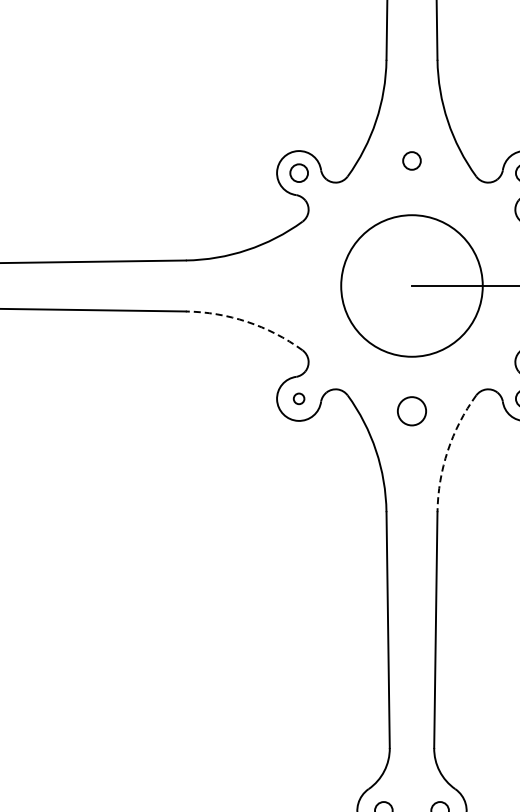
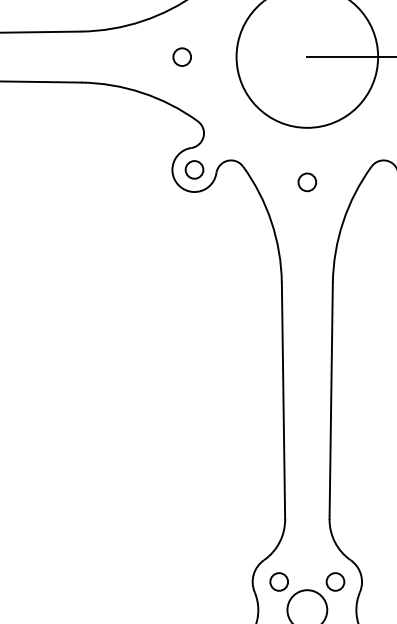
circle: (286, 285) -> (181, 56), added
arc: (247, 321) -> (142, 92), dashed -> solid
circle: (298, 398) -> (193, 169), size x1.67
circle: (411, 411) -> (306, 182), size x0.62
arc: (447, 450) -> (342, 221), dashed -> solid

